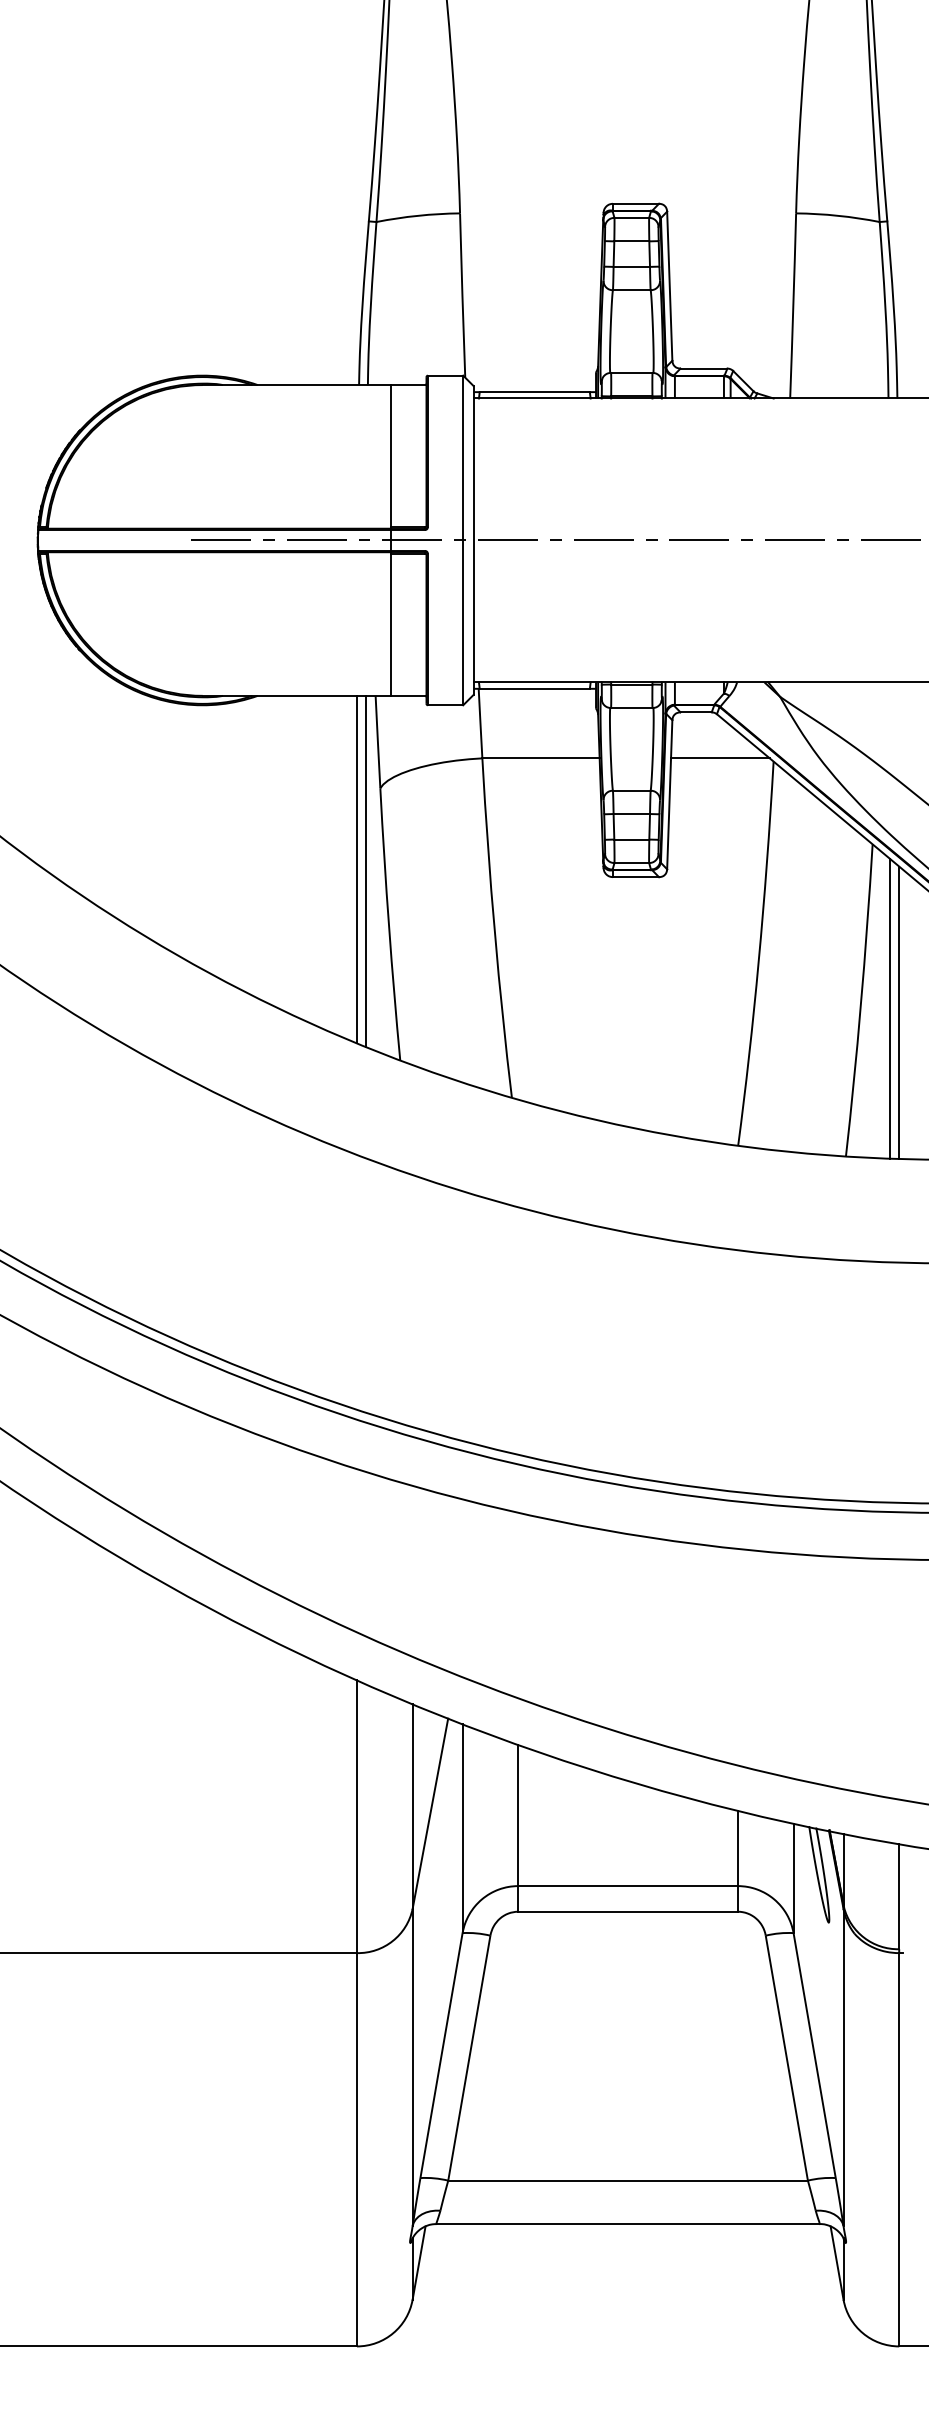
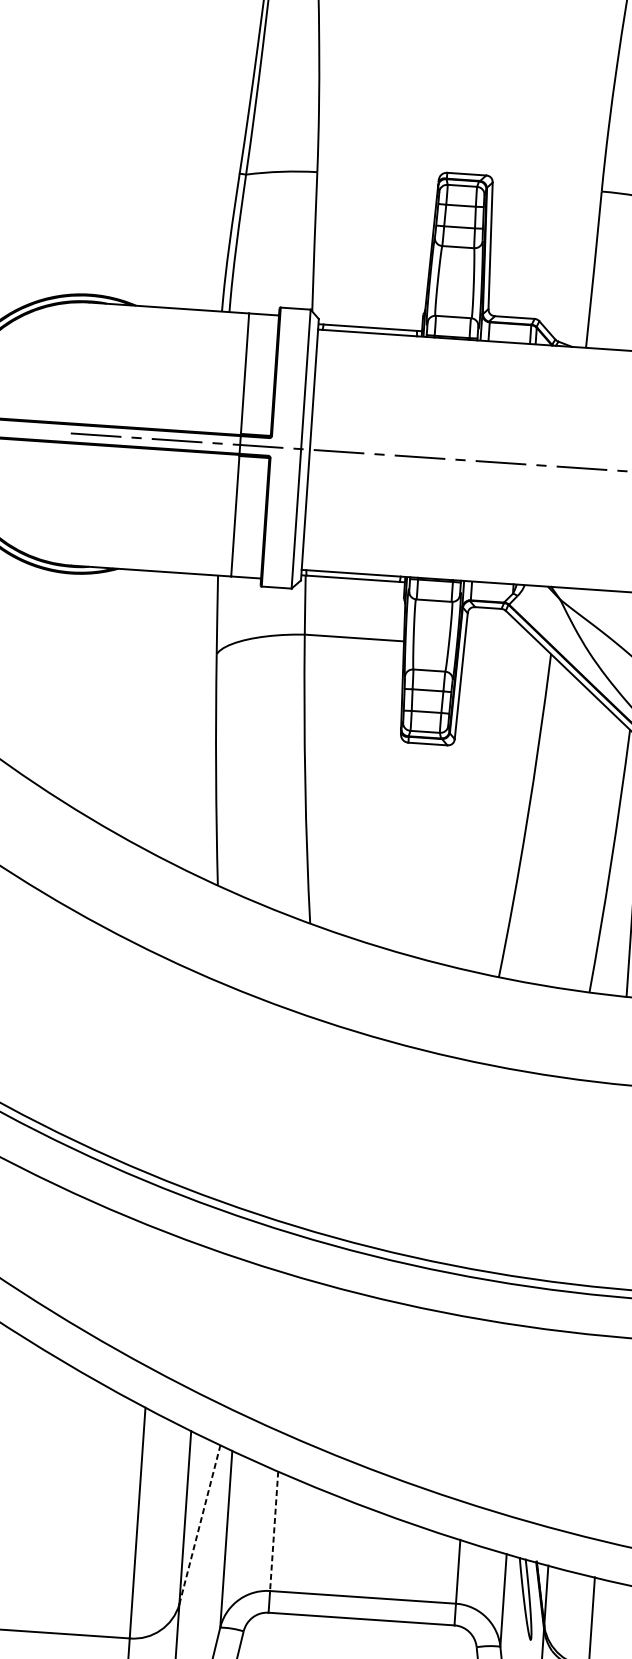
line: (720, 758) -> (506, 648), removed
line: (356, 869) -> (191, 721), removed
line: (366, 870) -> (200, 722), removed
line: (430, 1813) -> (200, 1524), solid -> dashed
line: (518, 1815) -> (274, 1531), solid -> dashed

